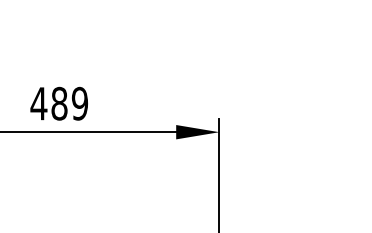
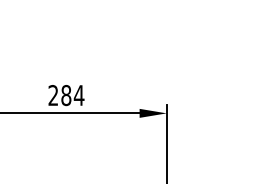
text: (59, 103) -> (66, 95), 489 -> 284

